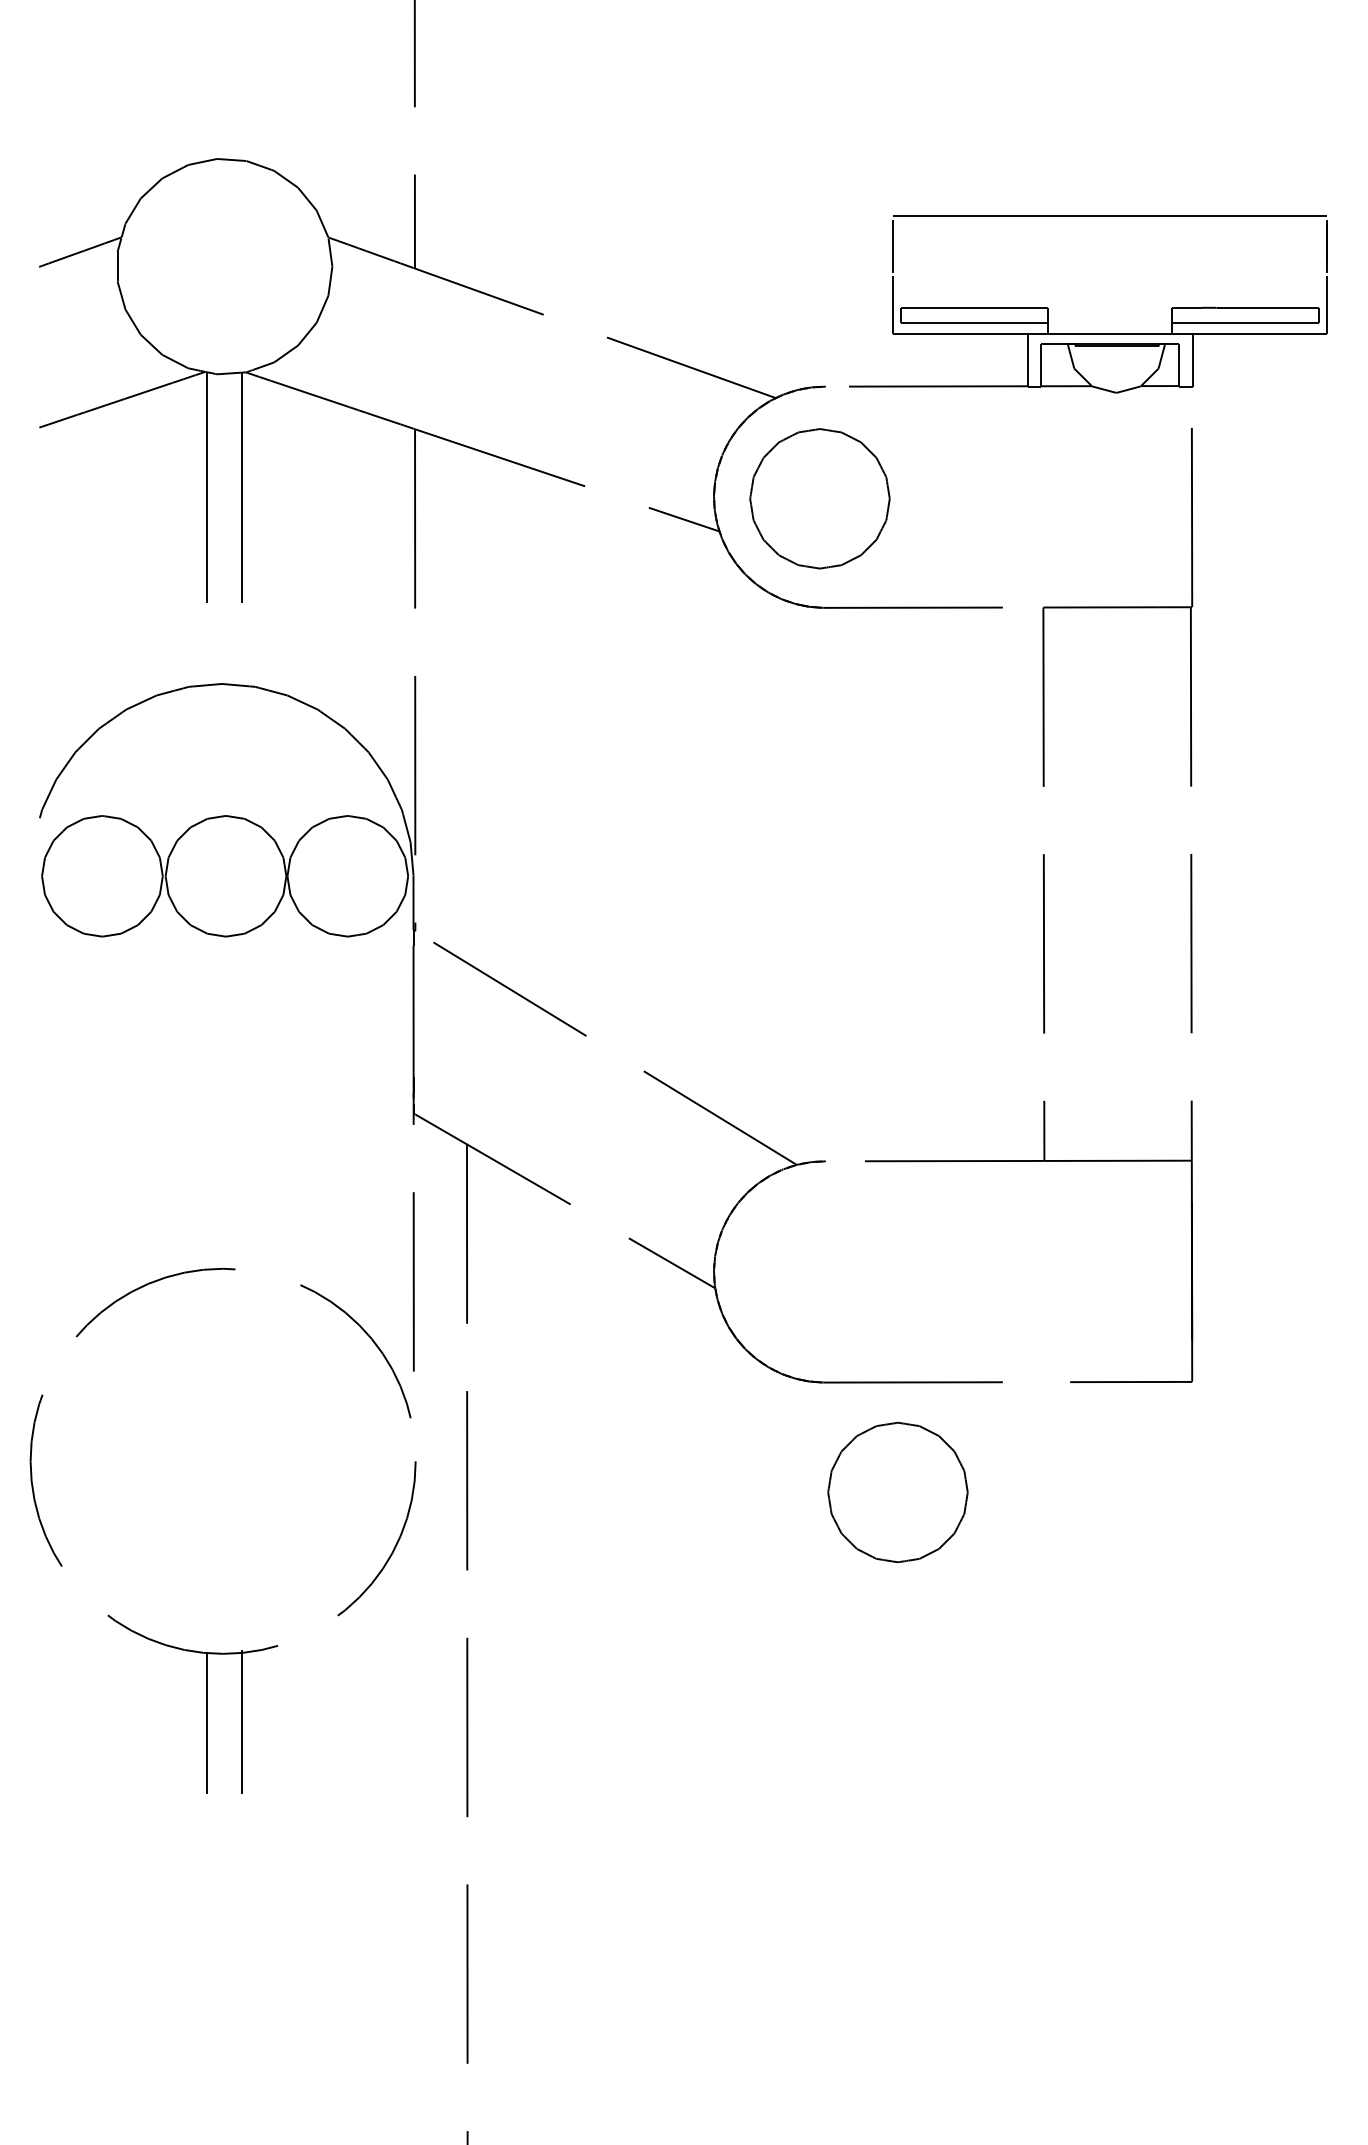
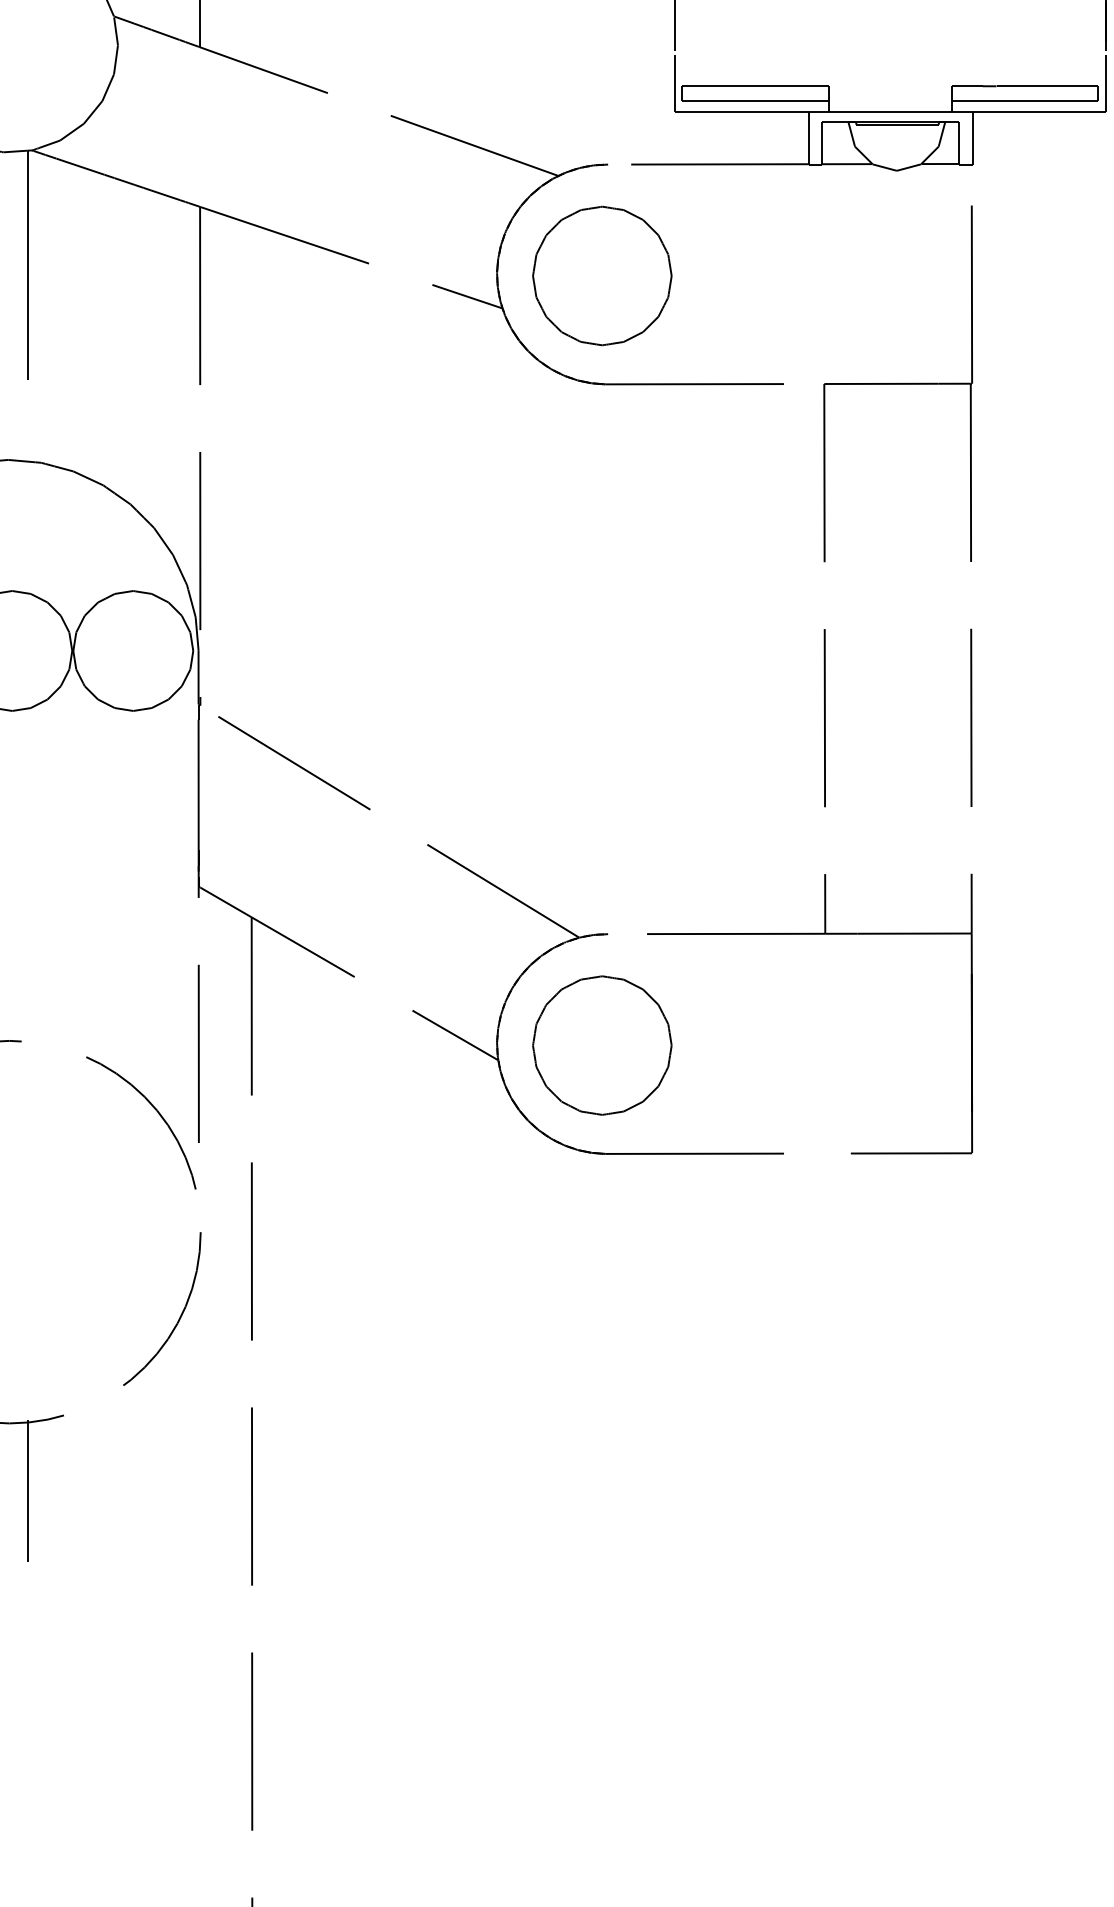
part: (897, 1492) -> (601, 1045), moved

